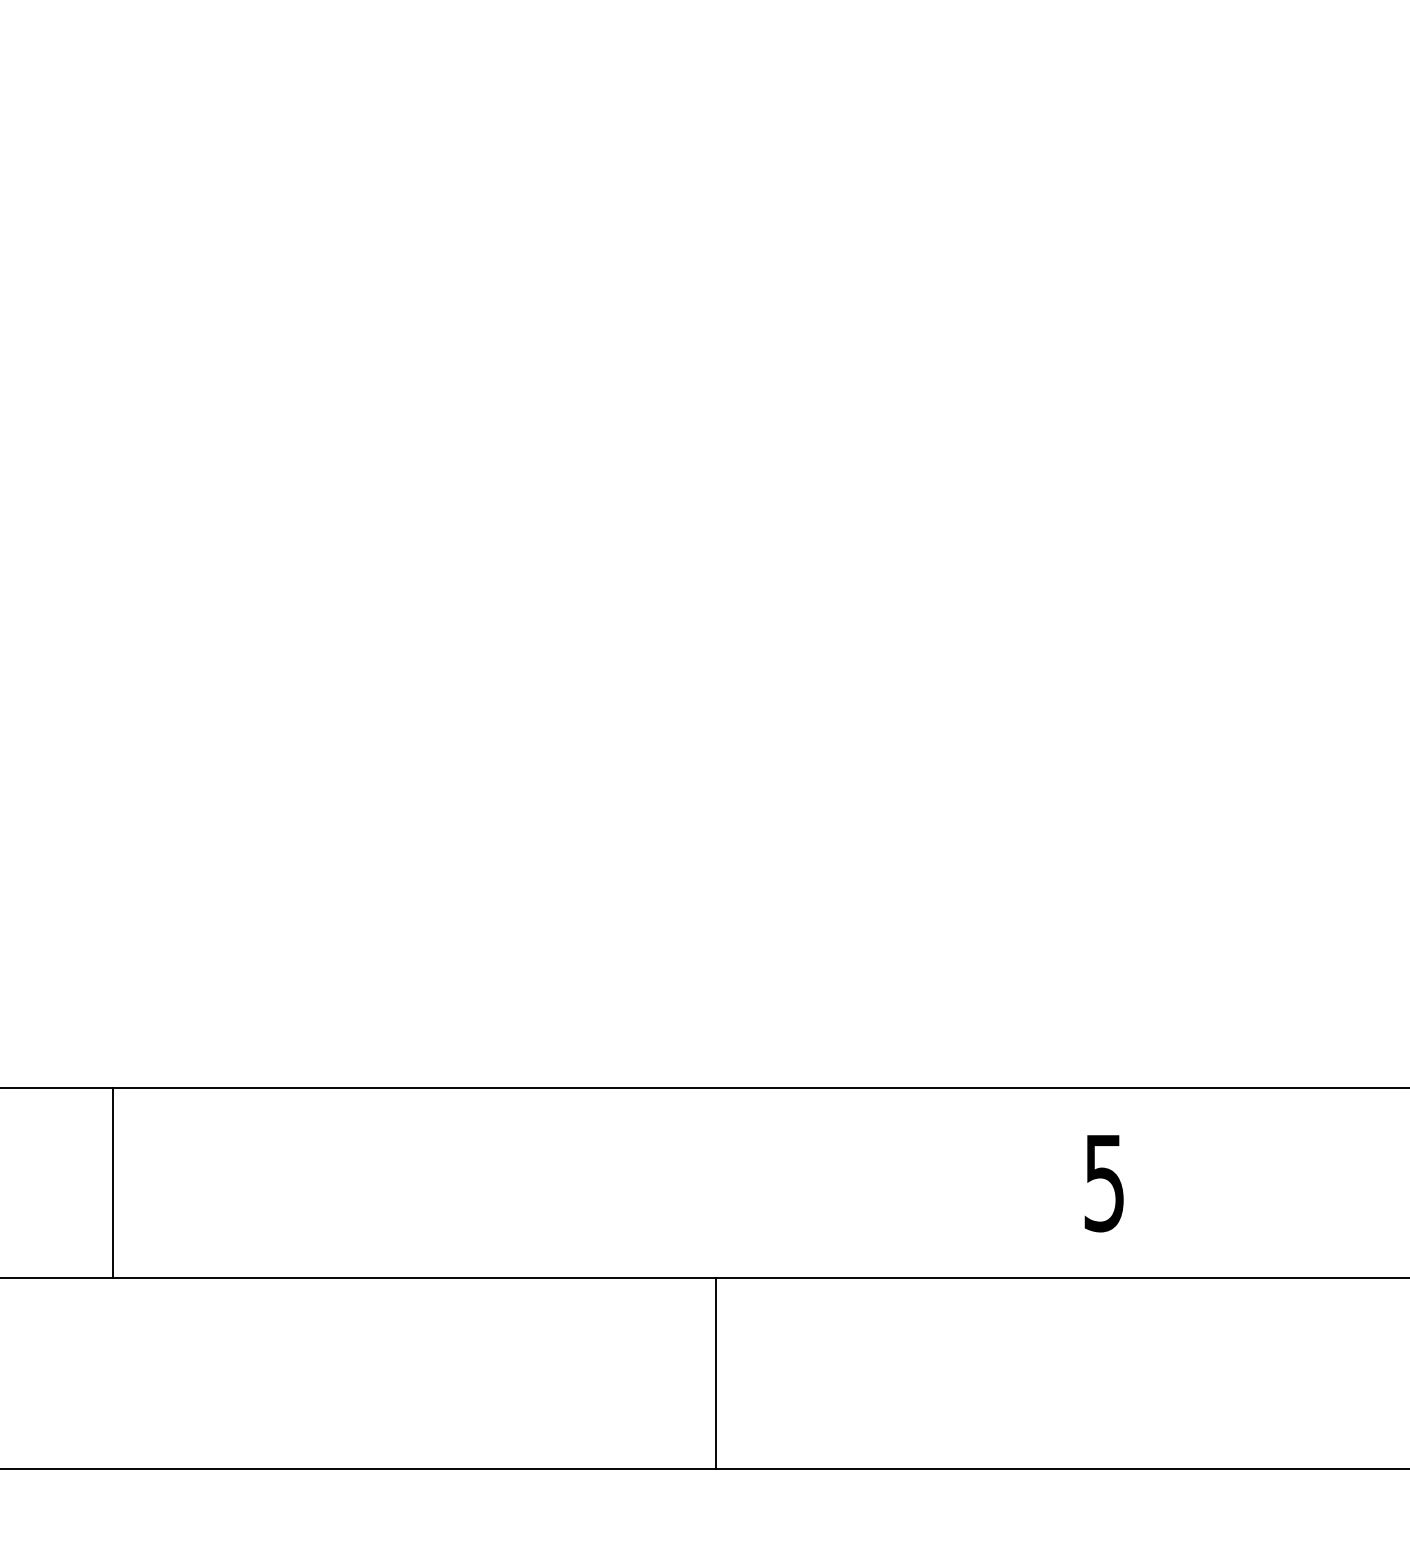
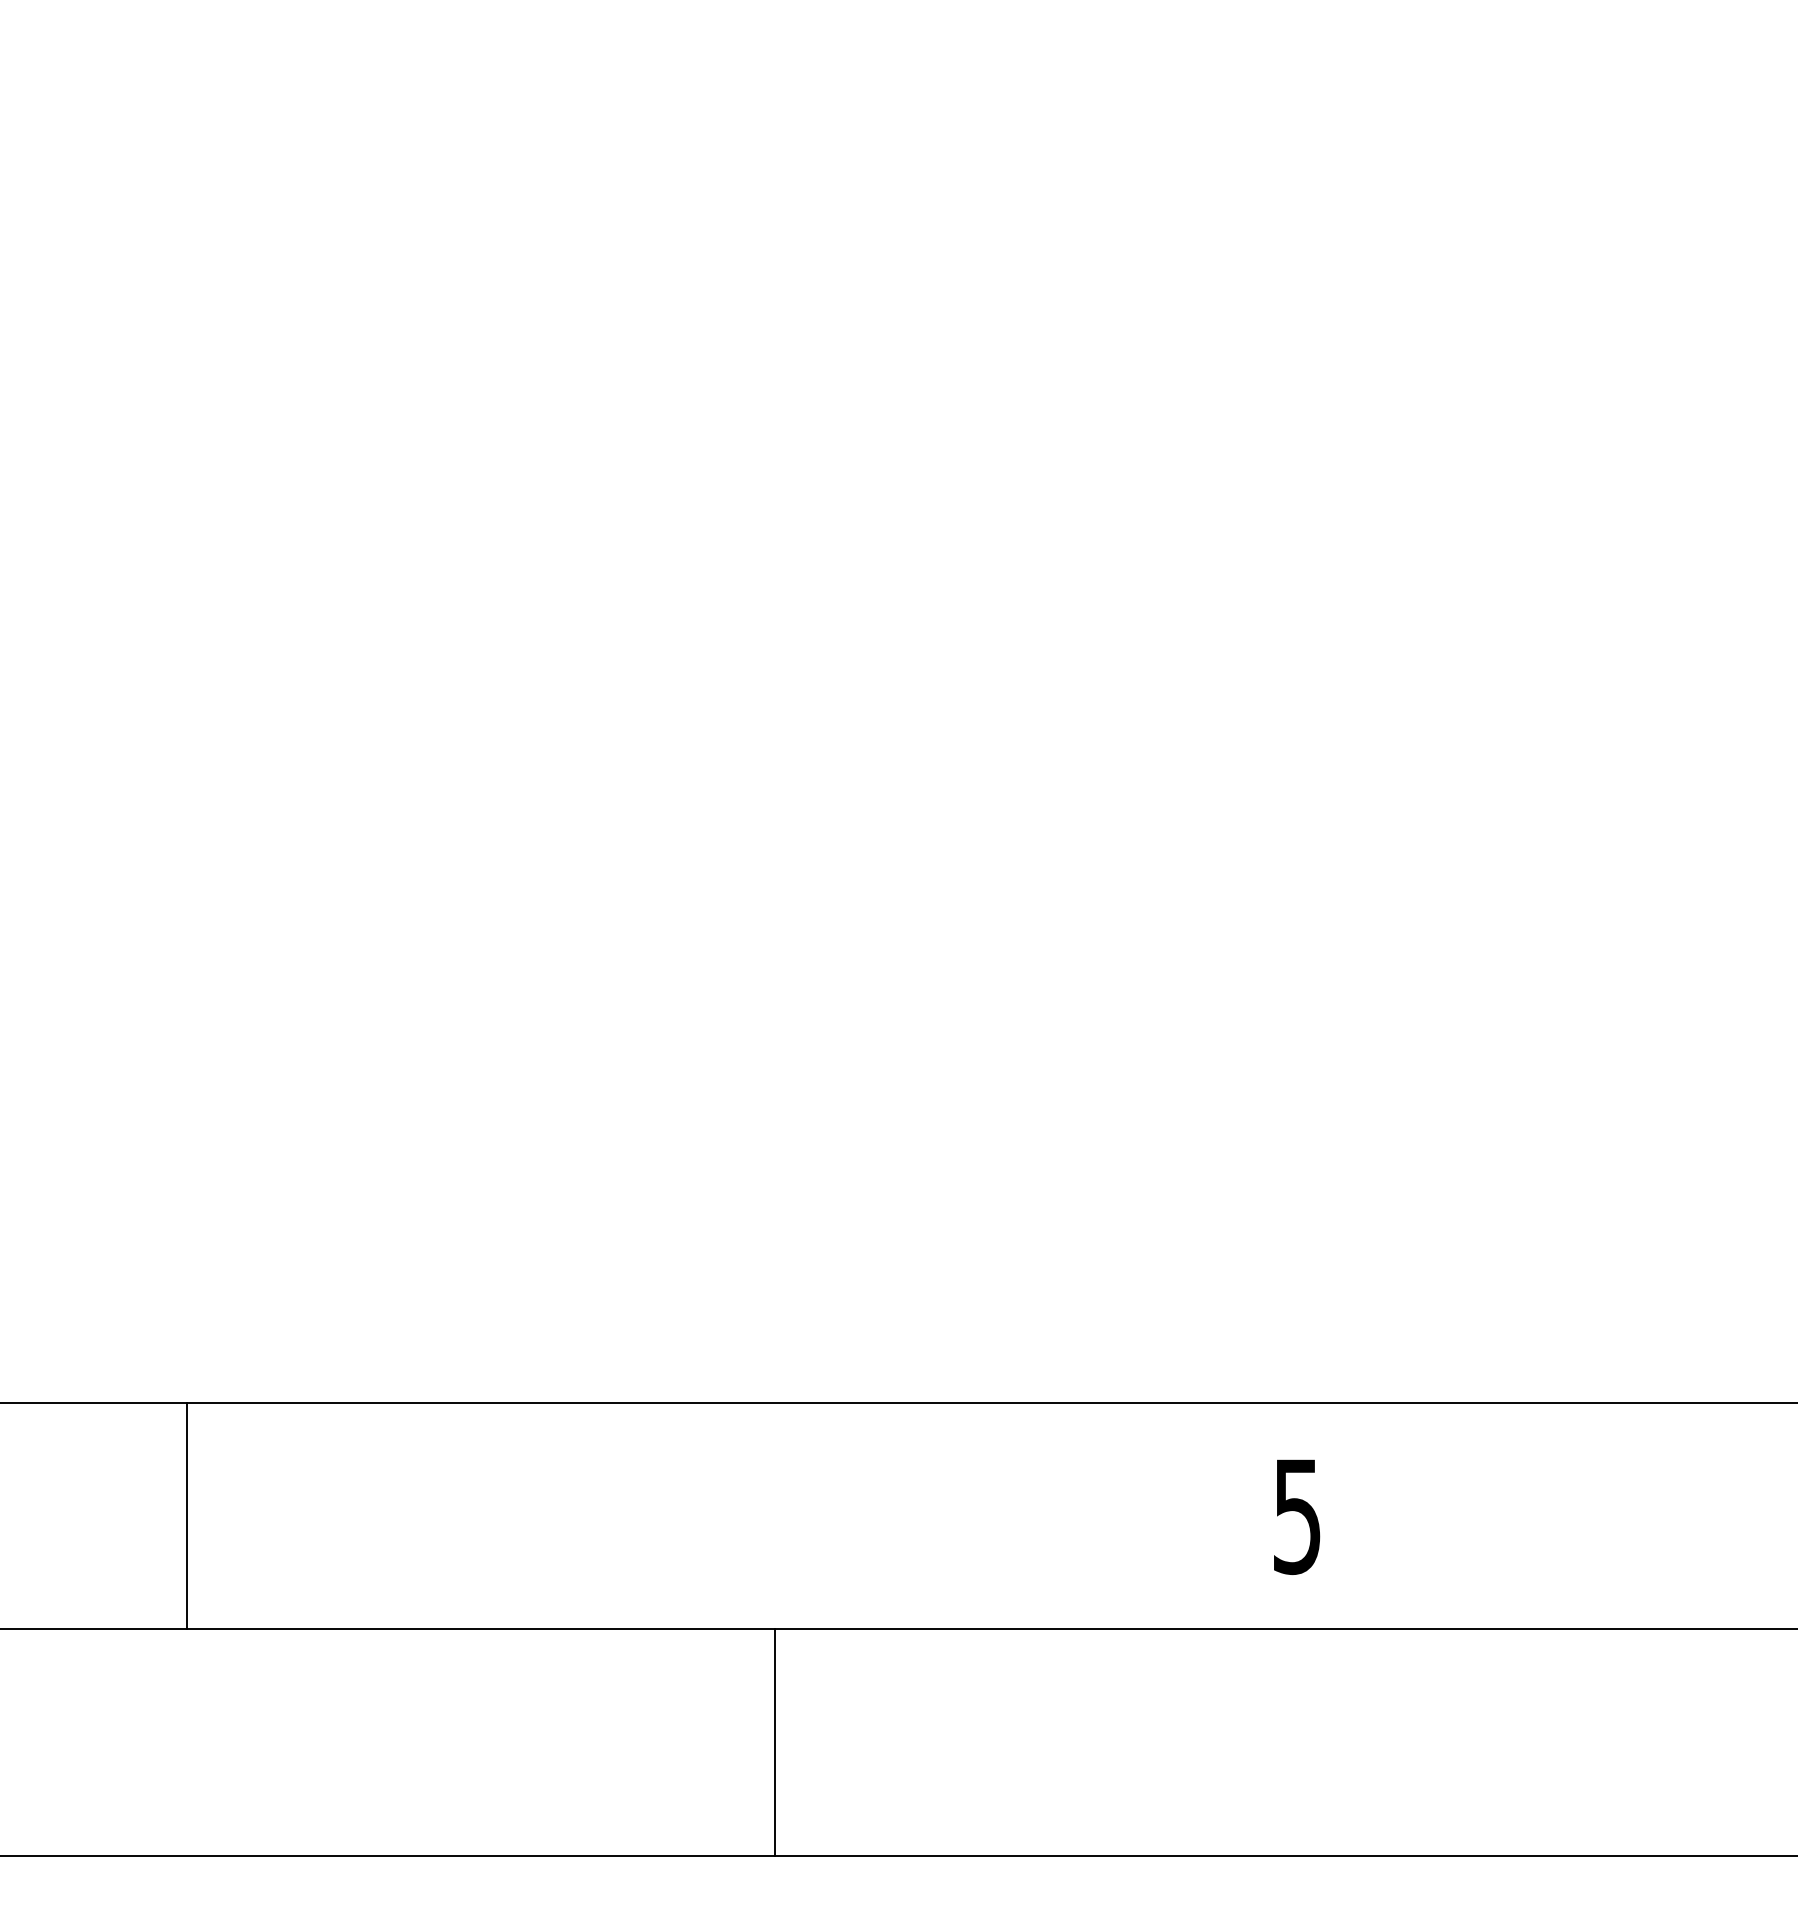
line: (113, 1183) -> (187, 1516), moved
line: (715, 1373) -> (774, 1742), moved

